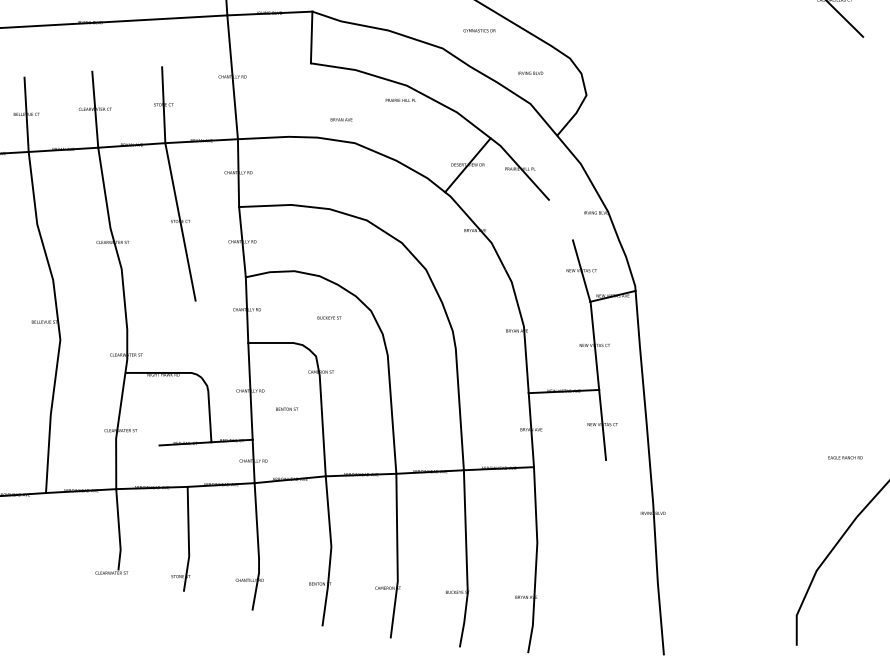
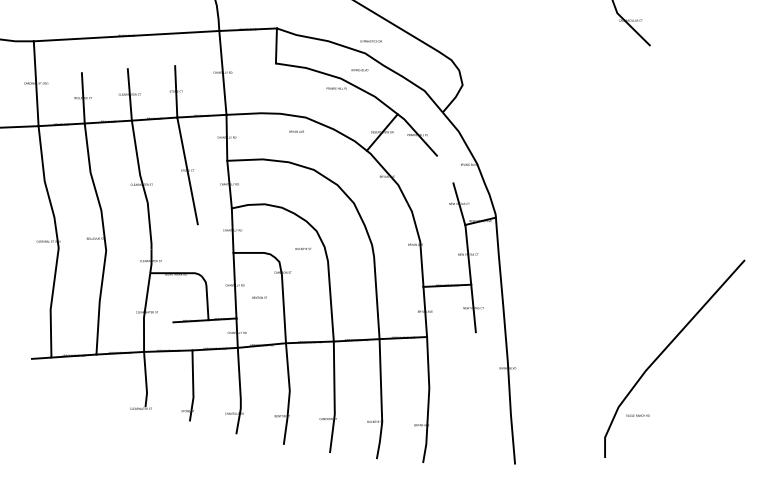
text: (478, 30) -> (370, 41), moved
text: (530, 73) -> (359, 70), moved
text: (341, 119) -> (296, 131), moved
text: (329, 317) -> (303, 248), moved
text: (844, 457) -> (637, 415), moved

